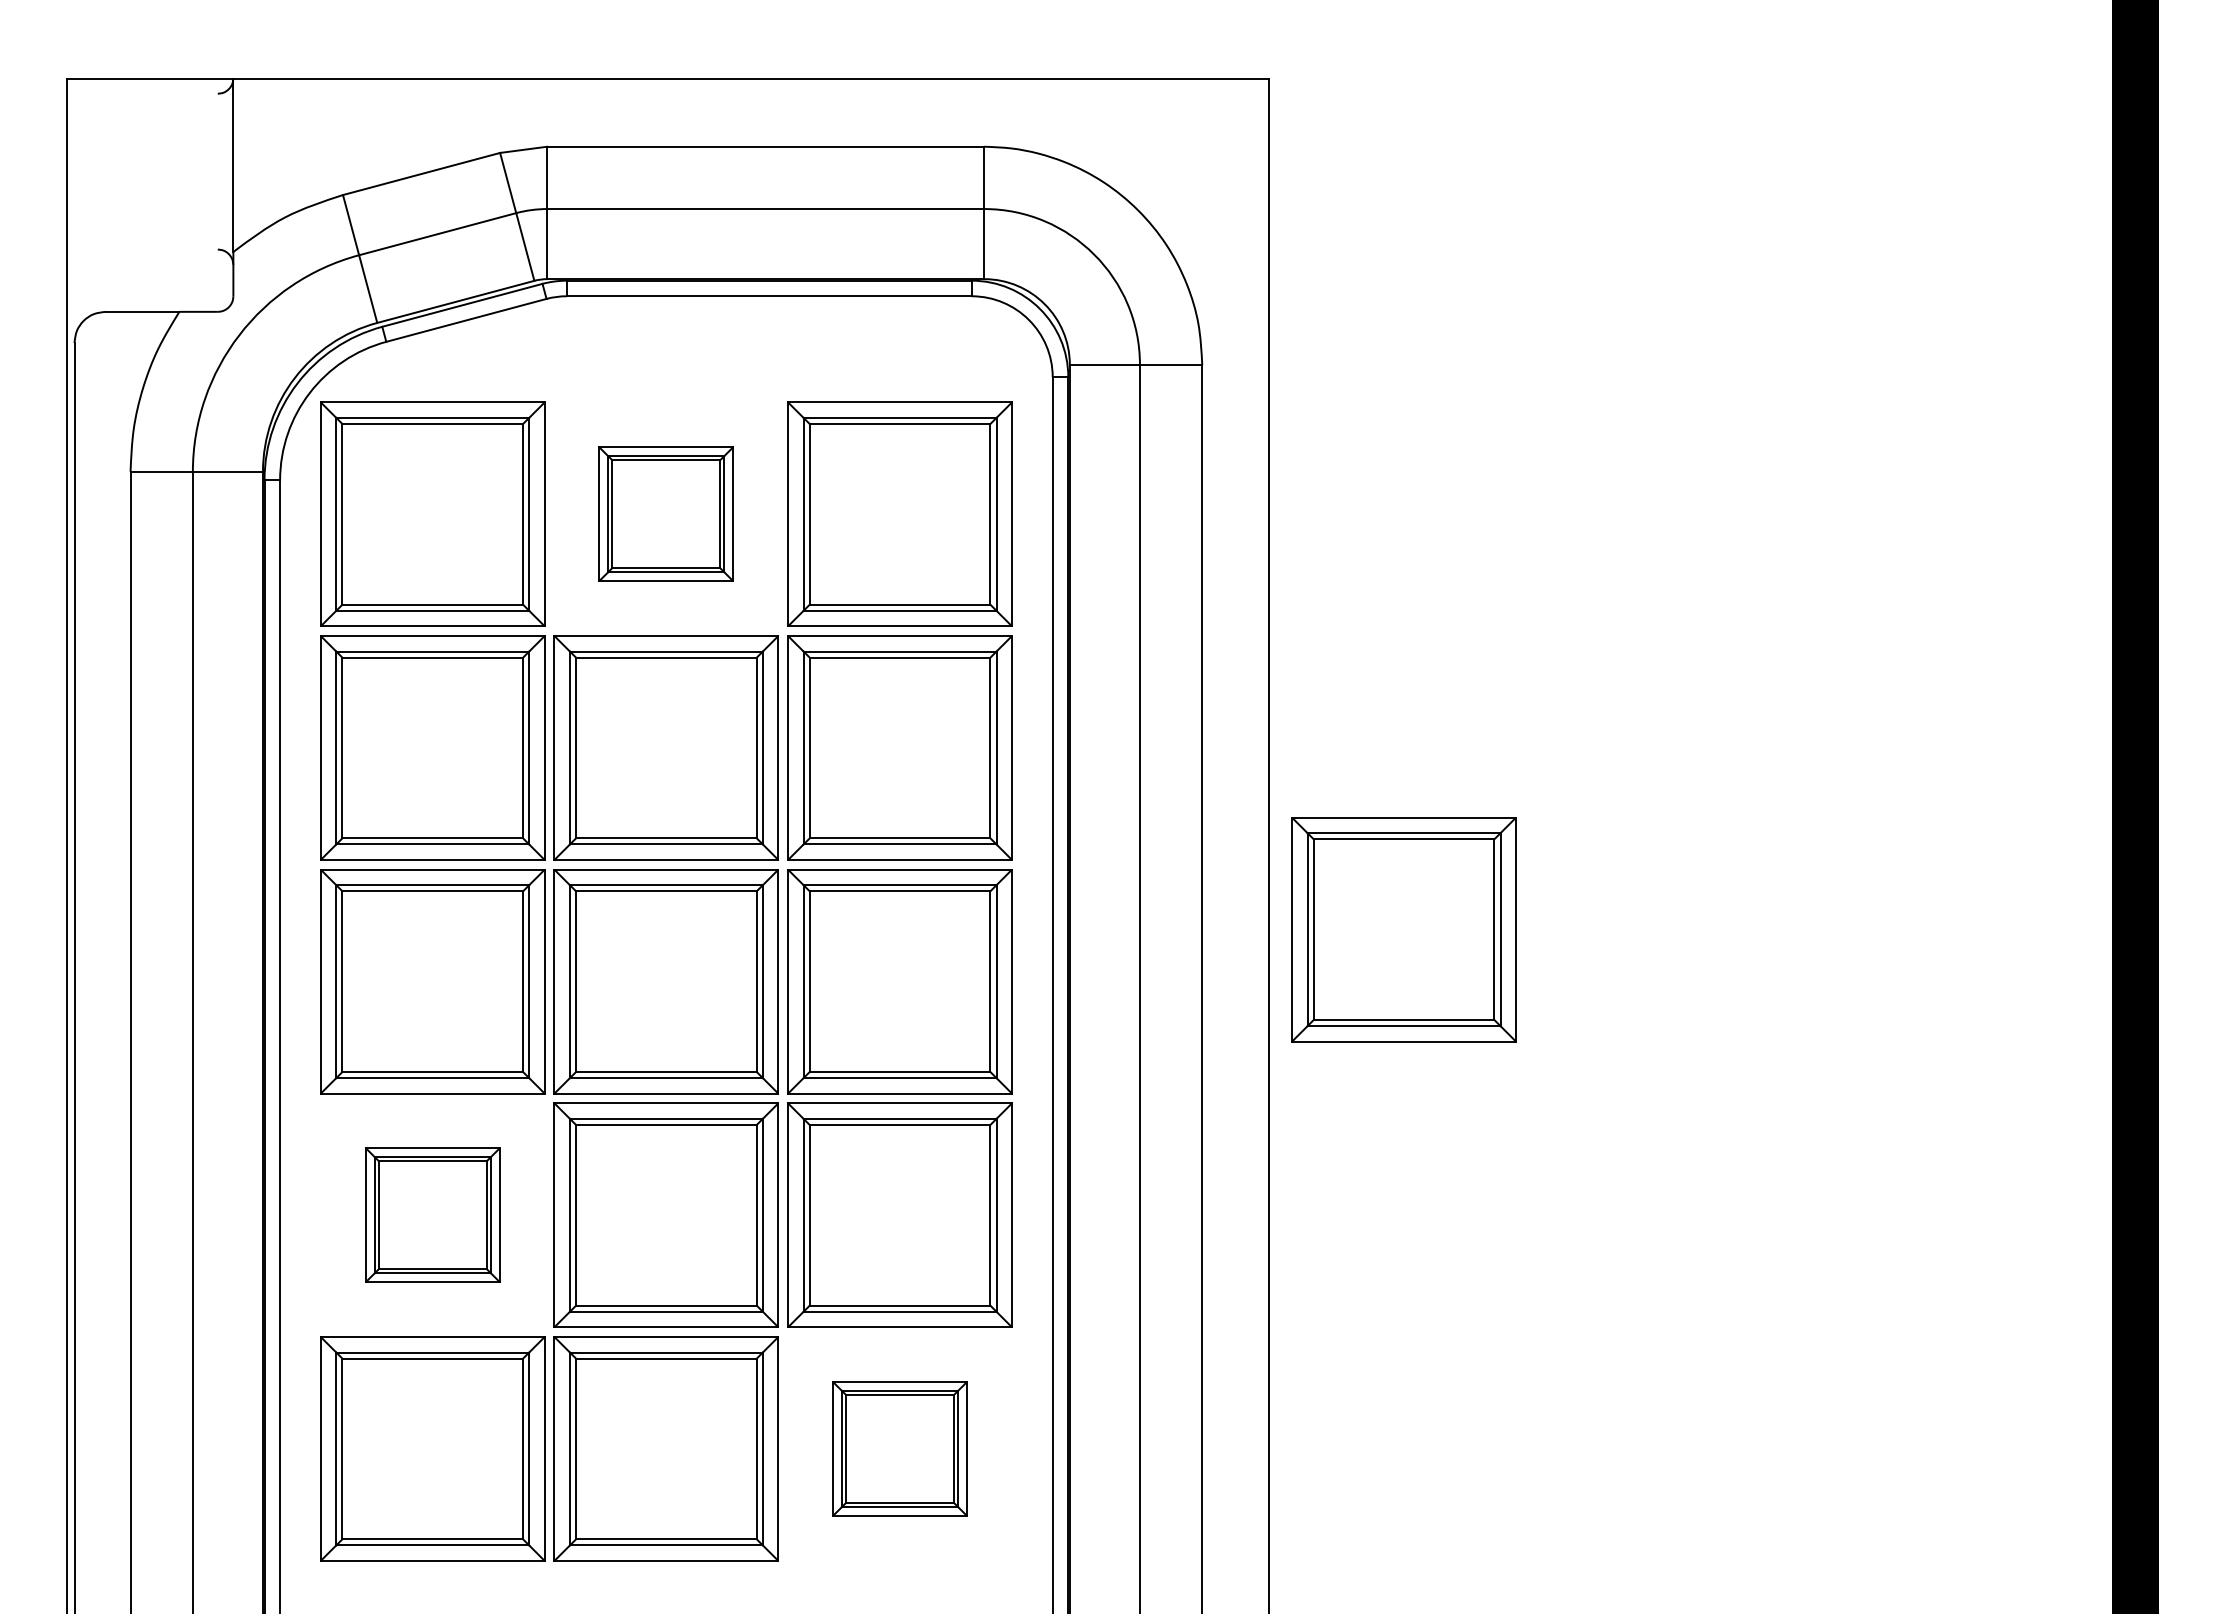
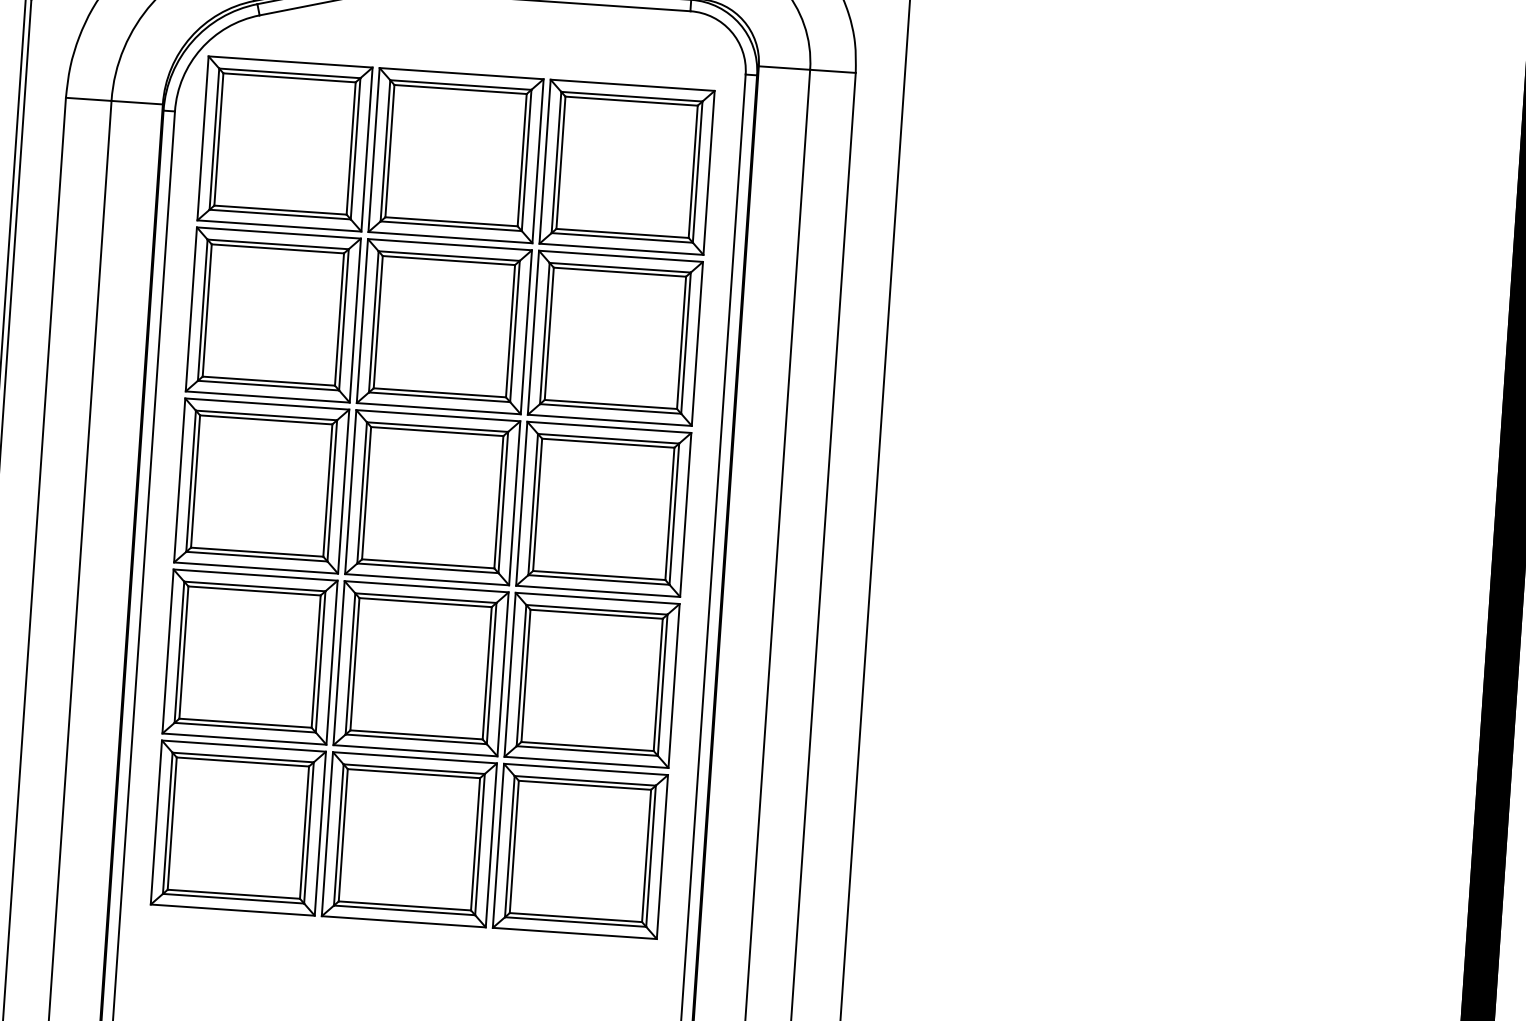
part: (665, 513) -> (455, 154), size x1.67
part: (1403, 929) -> (974, 496), removed
part: (432, 1214) -> (249, 656), size x1.67
part: (899, 1448) -> (580, 851), size x1.67

